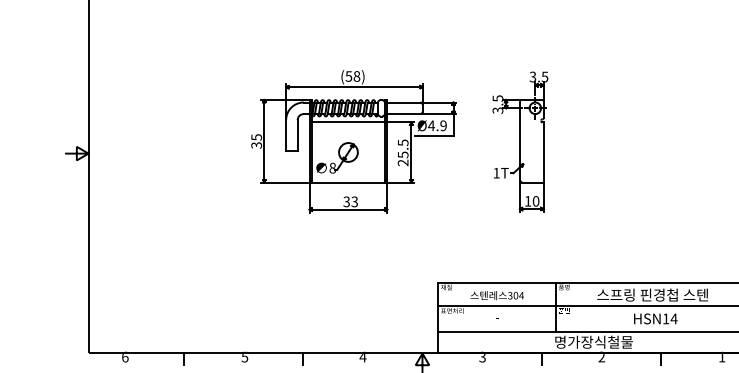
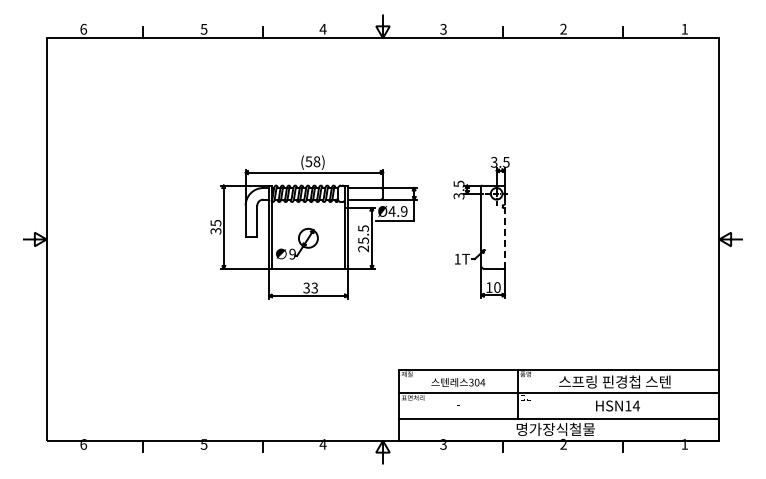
line: (348, 122) -> (308, 208), removed
line: (543, 151) -> (504, 237), solid -> dashed
text: (332, 167) -> (292, 253), 8 -> 9

